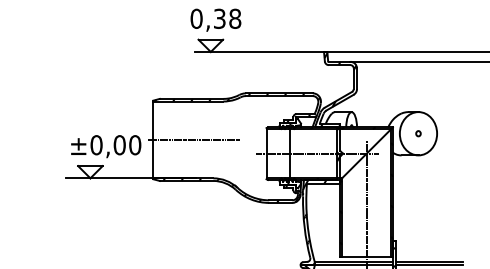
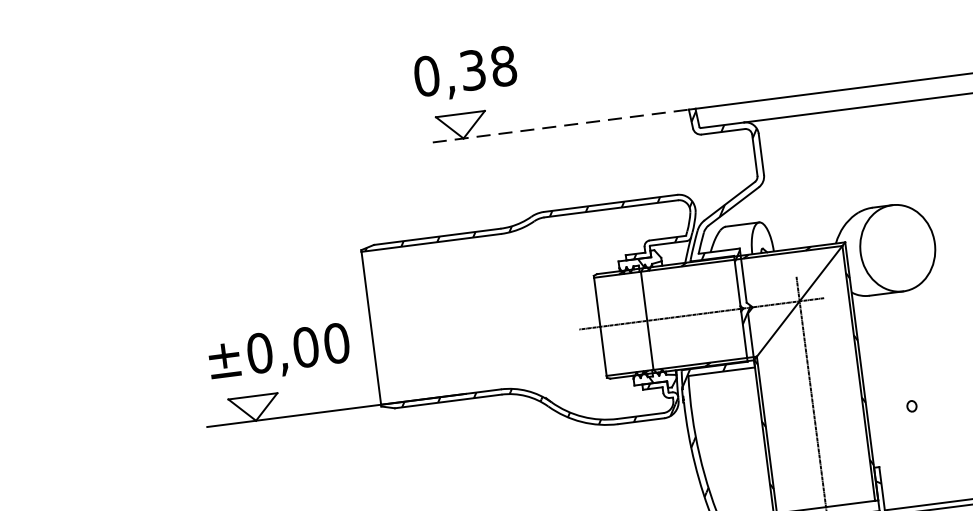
line: (261, 51) -> (564, 124), solid -> dashed
part: (418, 133) -> (911, 405), moved
line: (193, 139) -> (451, 317), removed

